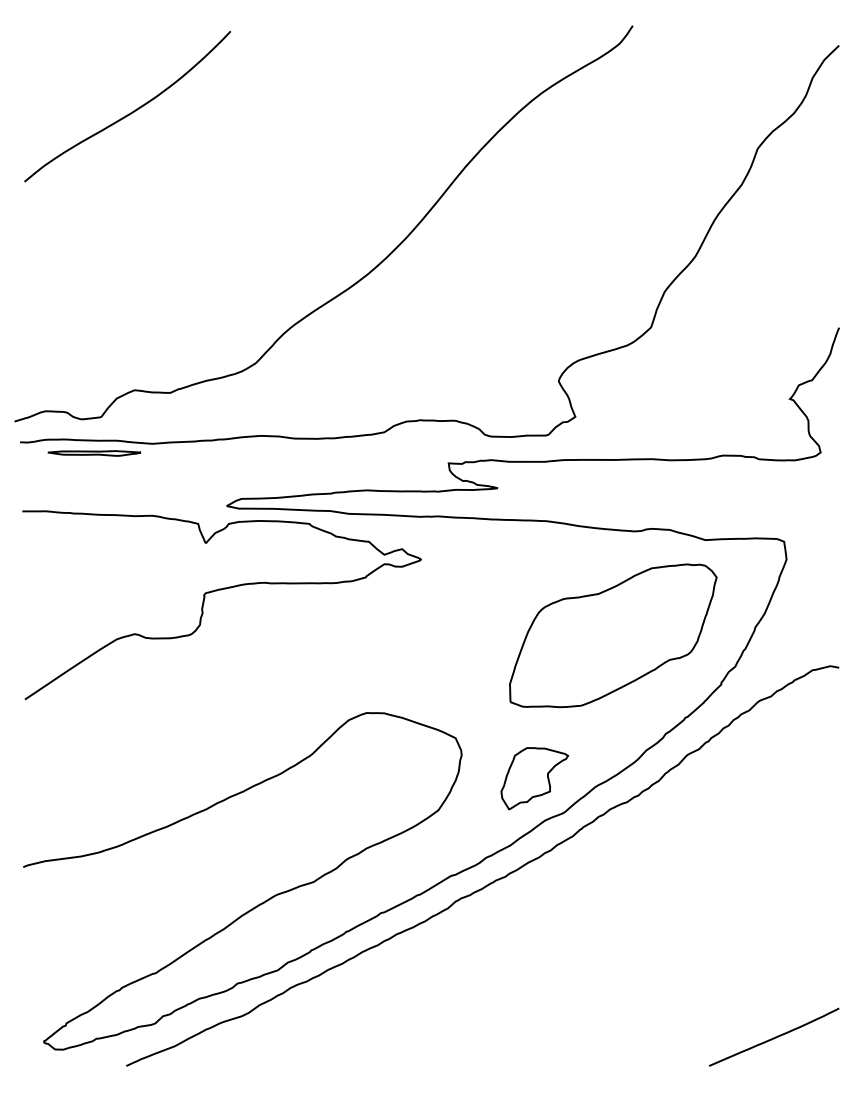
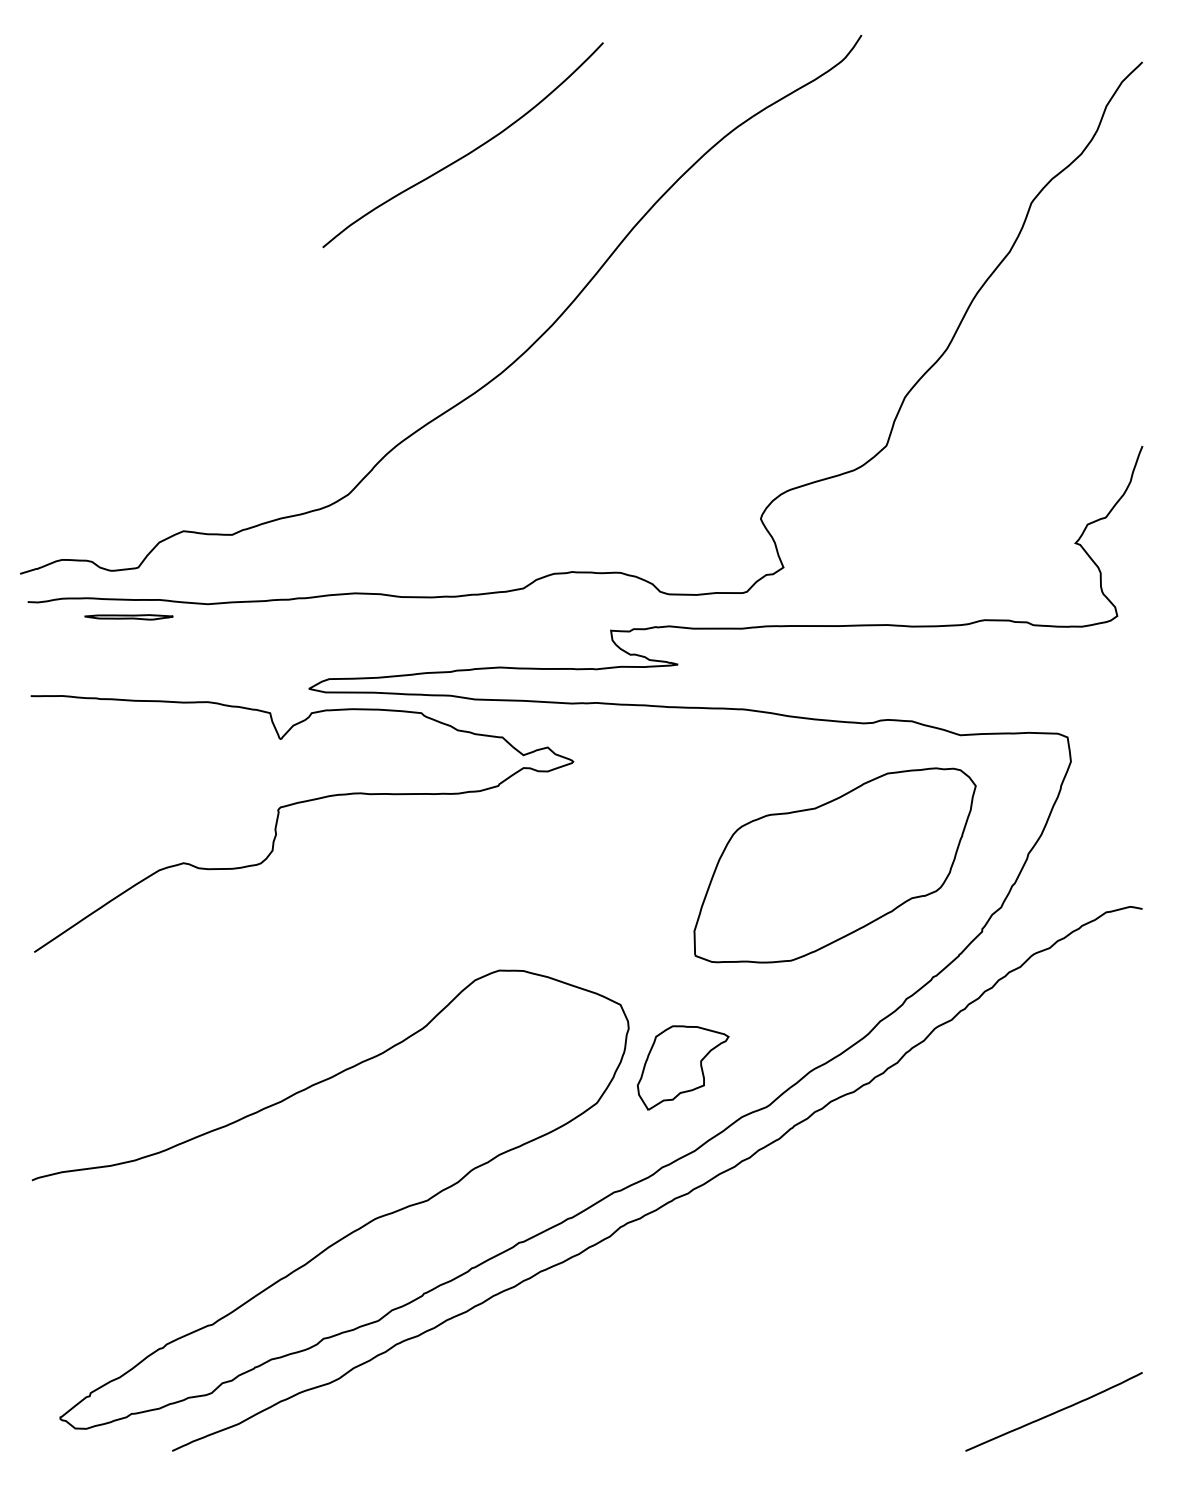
curve: (131, 111) -> (468, 152), moved
part: (94, 453) -> (128, 617), size x0.7
part: (534, 778) -> (682, 1067), moved

